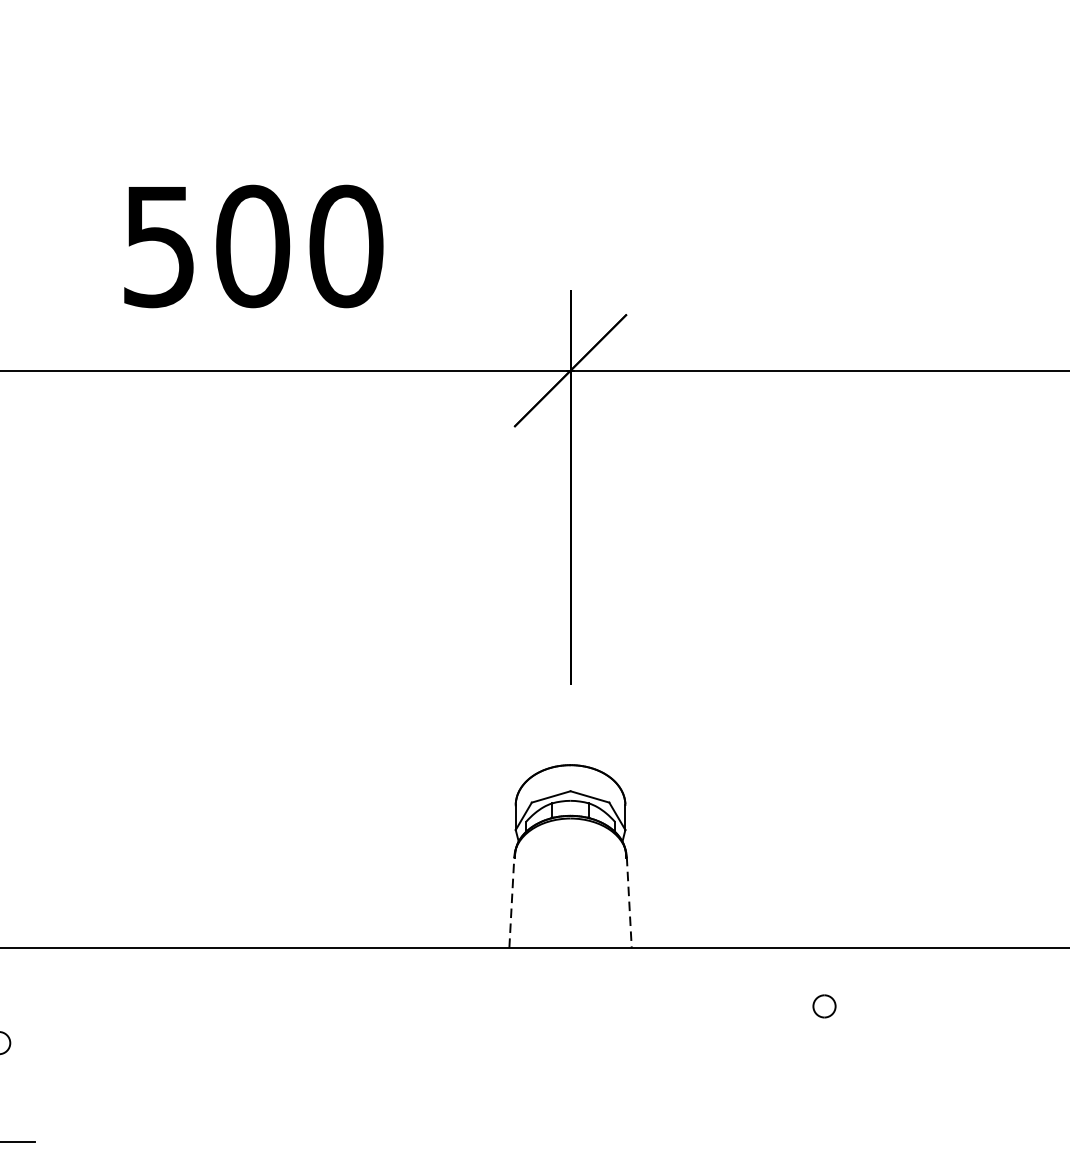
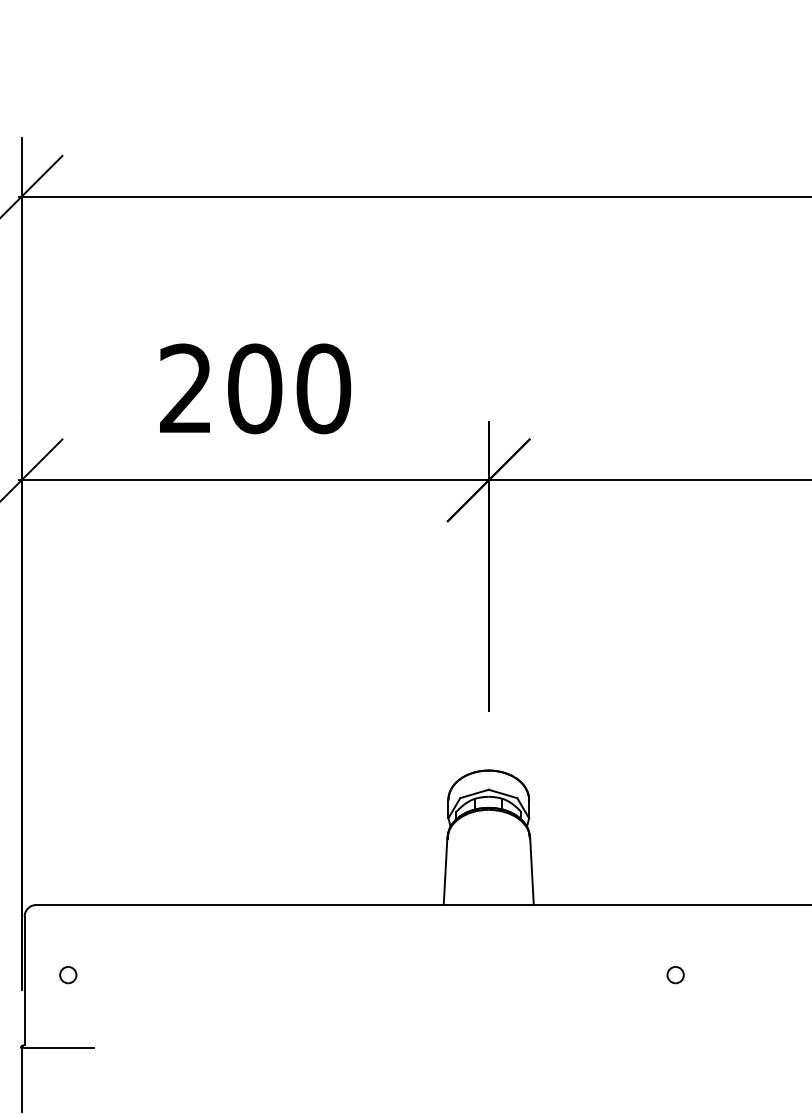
text: (158, 245) -> (185, 388), 500 -> 200
line: (511, 902) -> (445, 871), dashed -> solid
line: (628, 902) -> (531, 871), dashed -> solid
part: (824, 1006) -> (675, 975), moved

